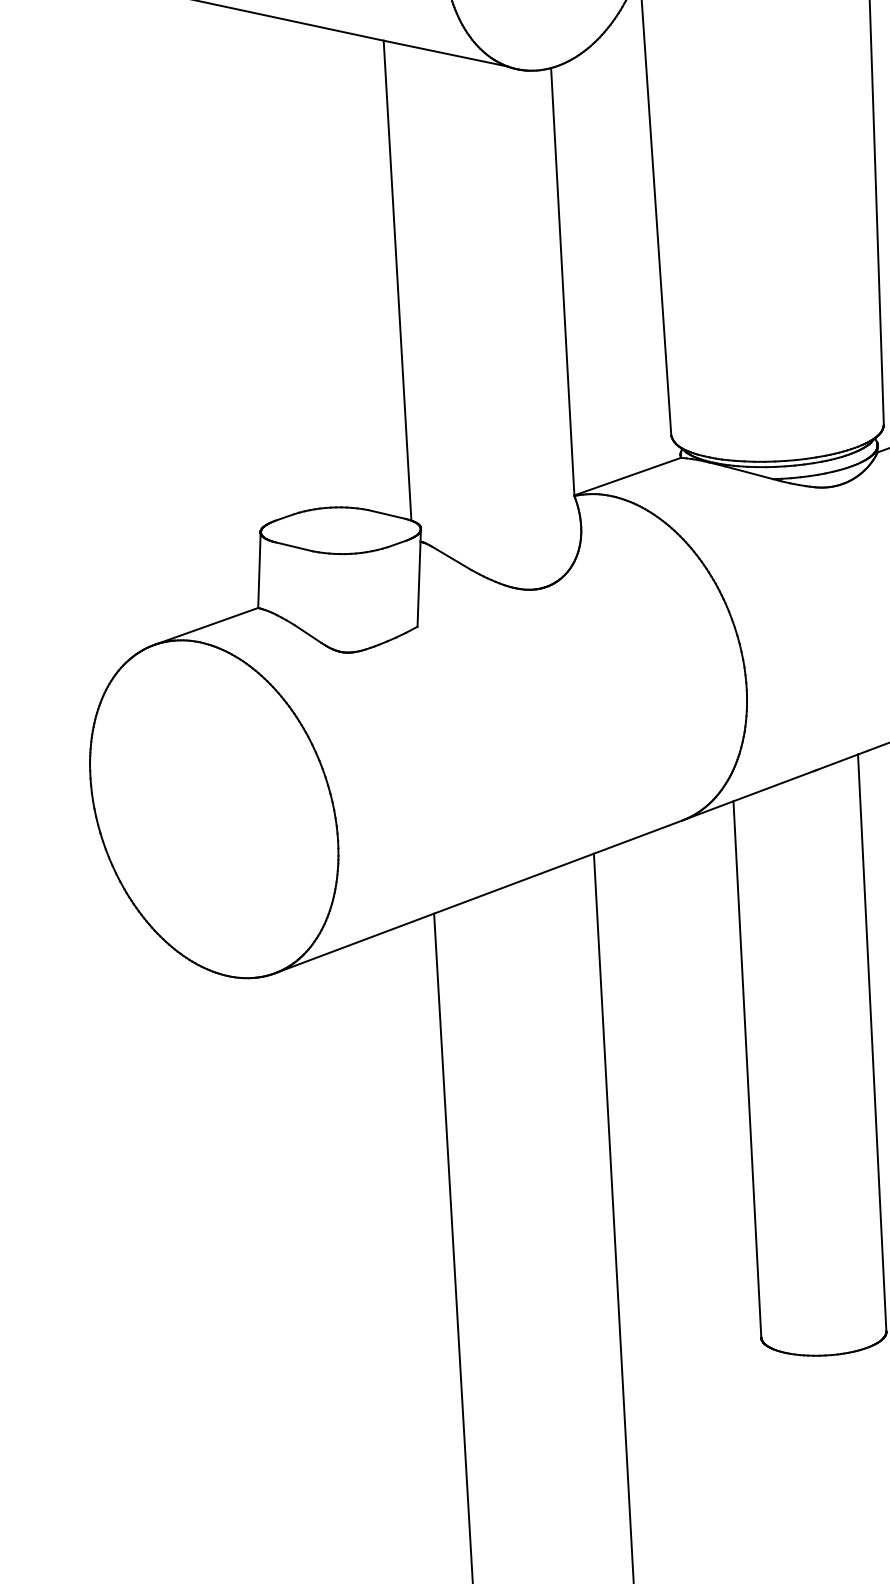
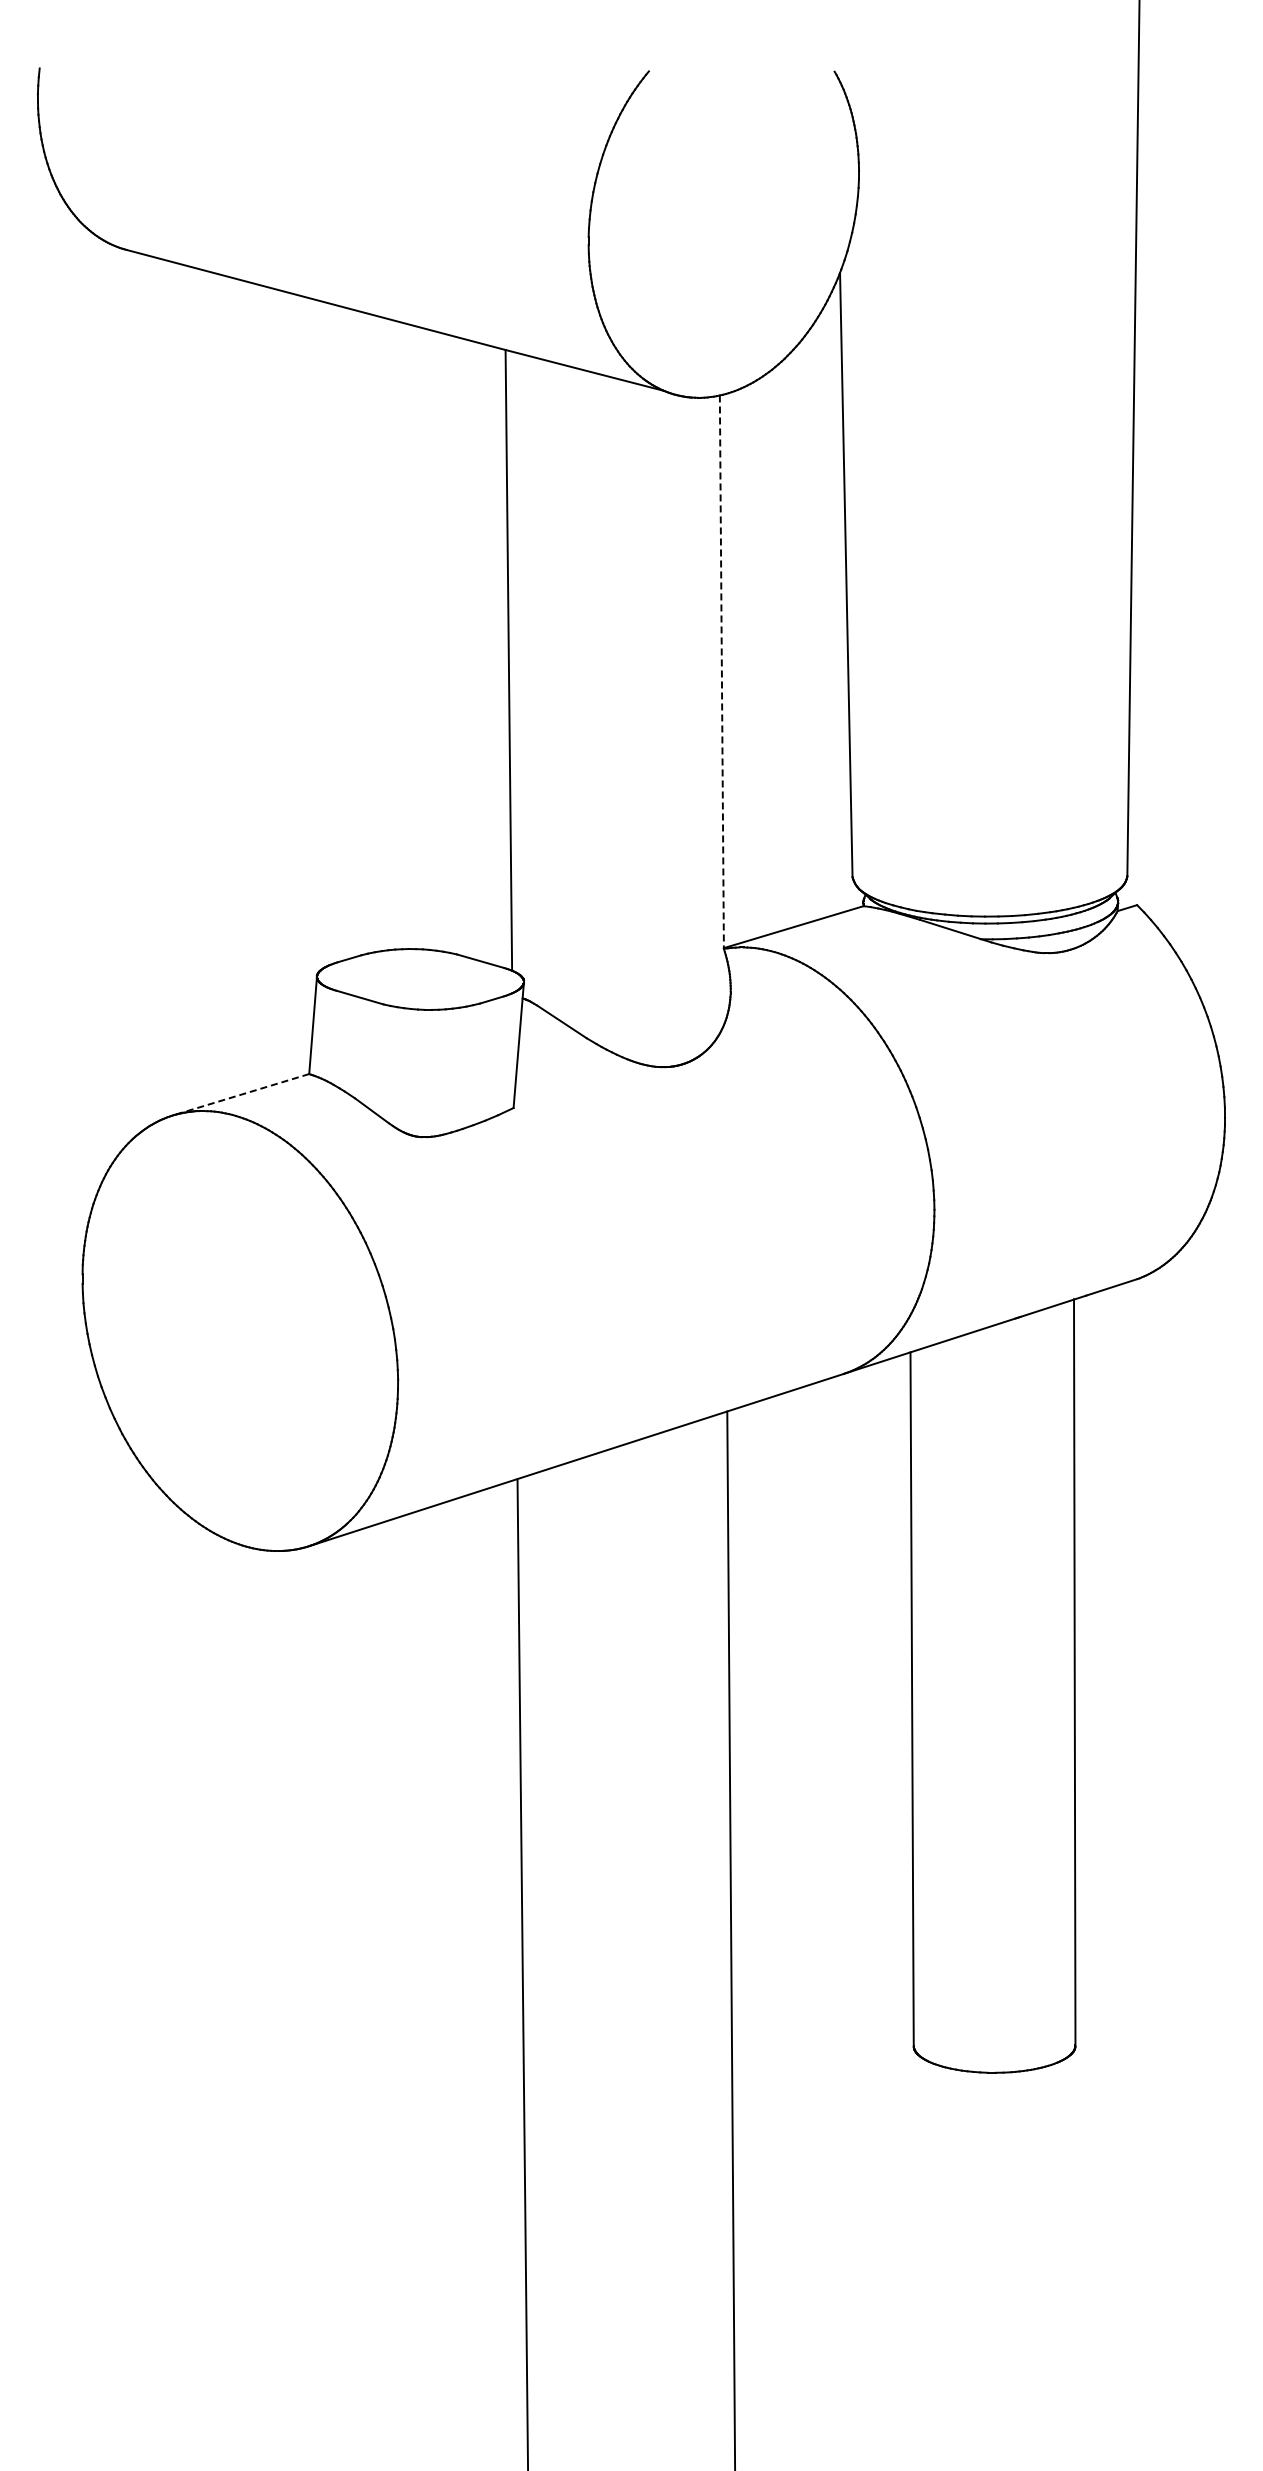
line: (562, 282) -> (721, 672), solid -> dashed
line: (206, 626) -> (241, 1094), solid -> dashed

